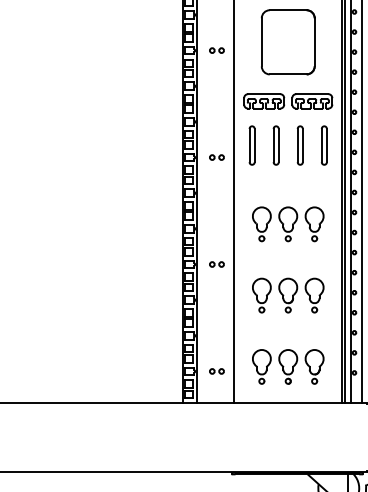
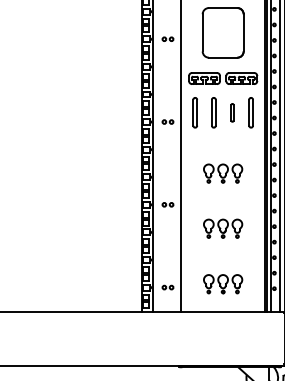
part: (300, 145) -> (232, 112), size x0.6
part: (287, 224) -> (222, 173), size x0.7
part: (287, 295) -> (222, 228), size x0.7
part: (287, 367) -> (222, 284), size x0.7

